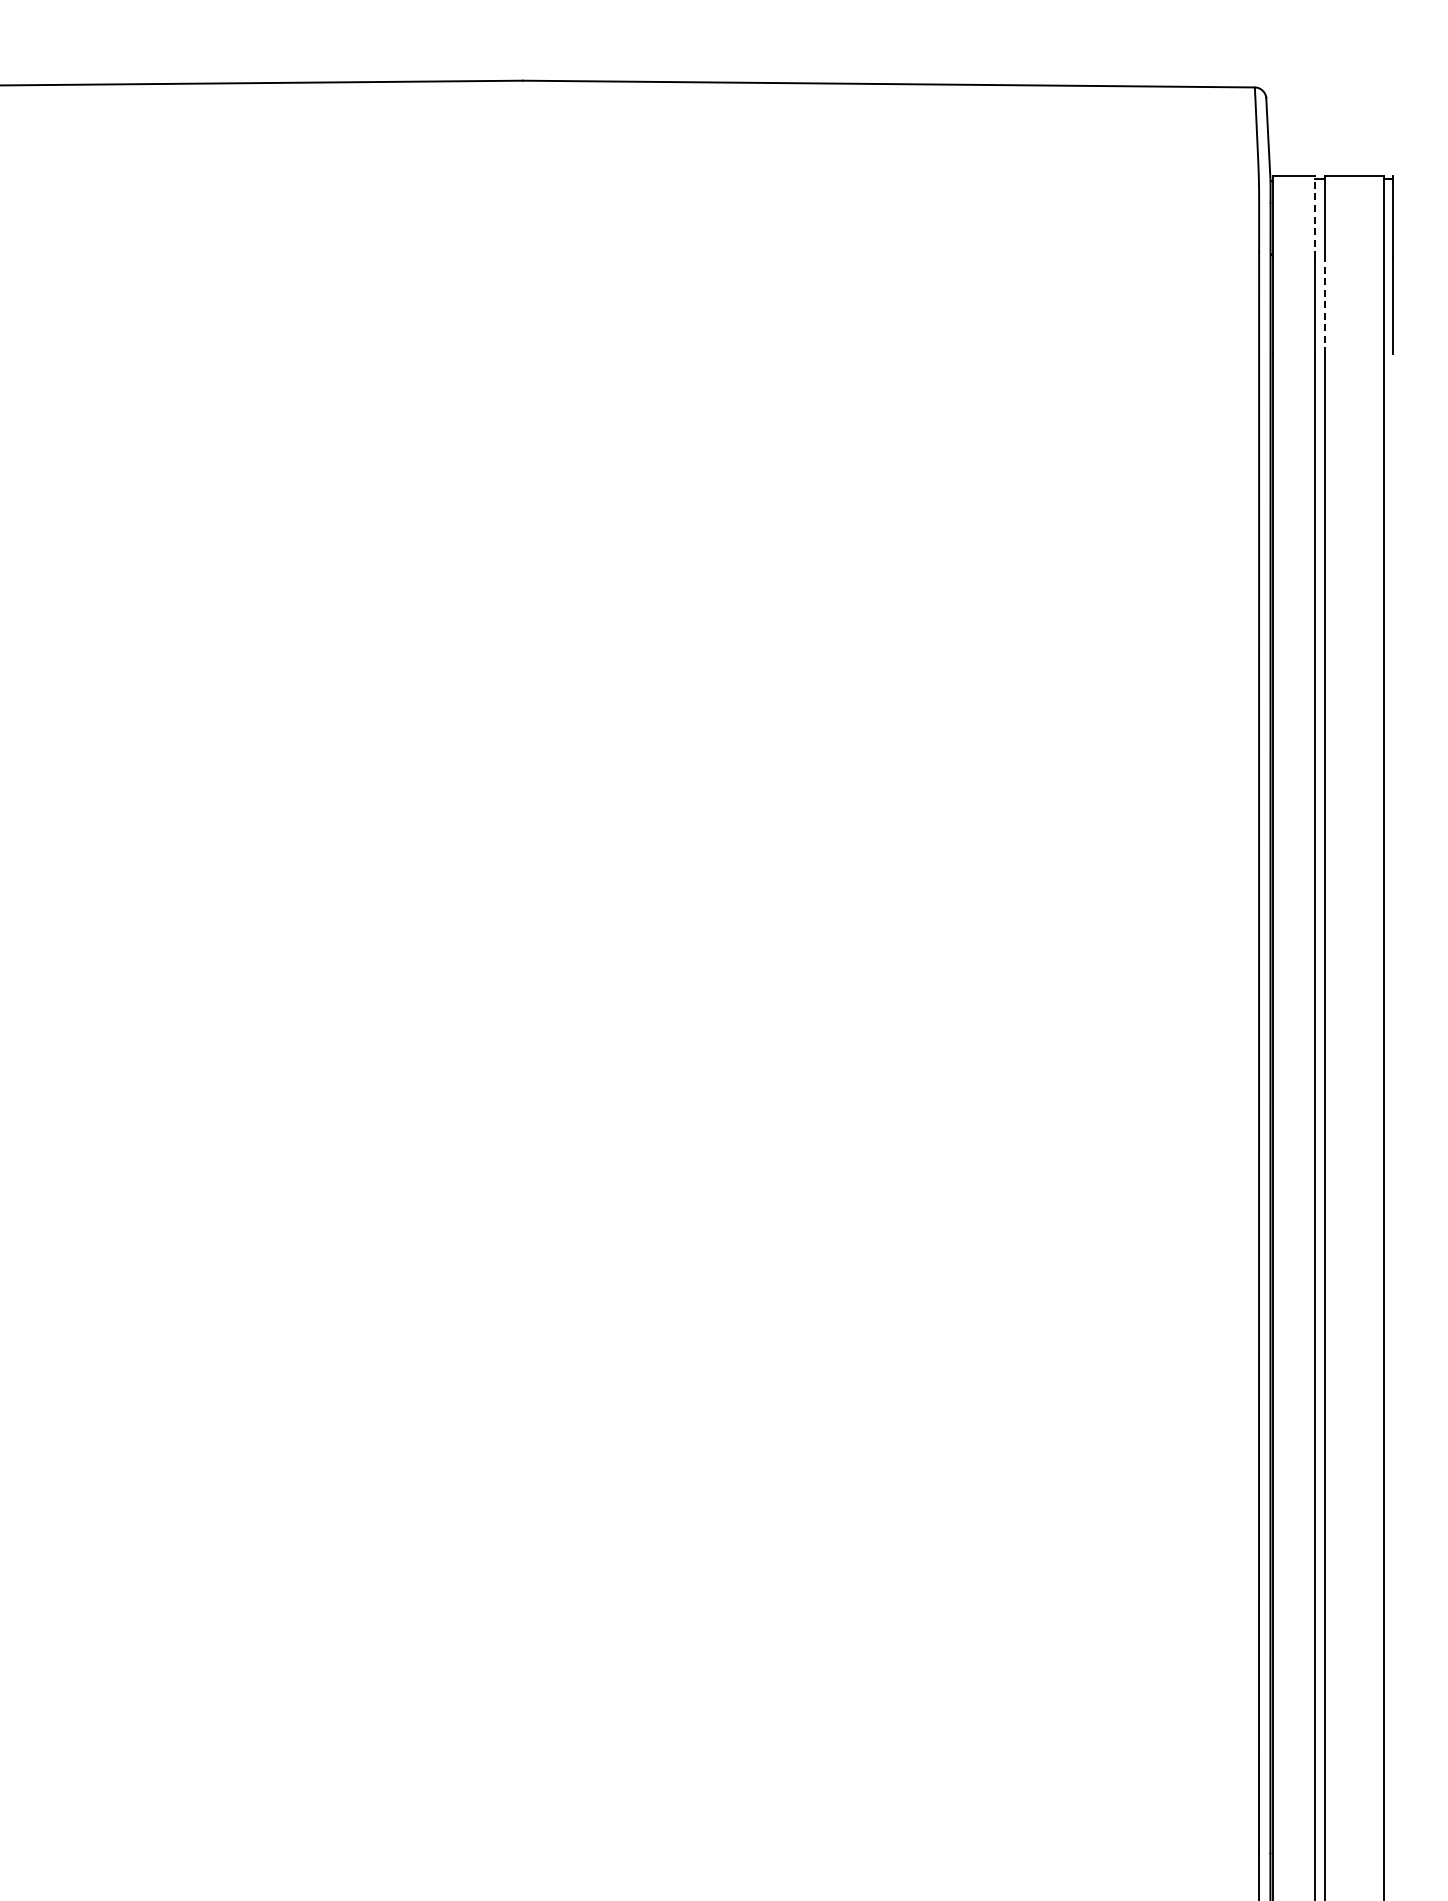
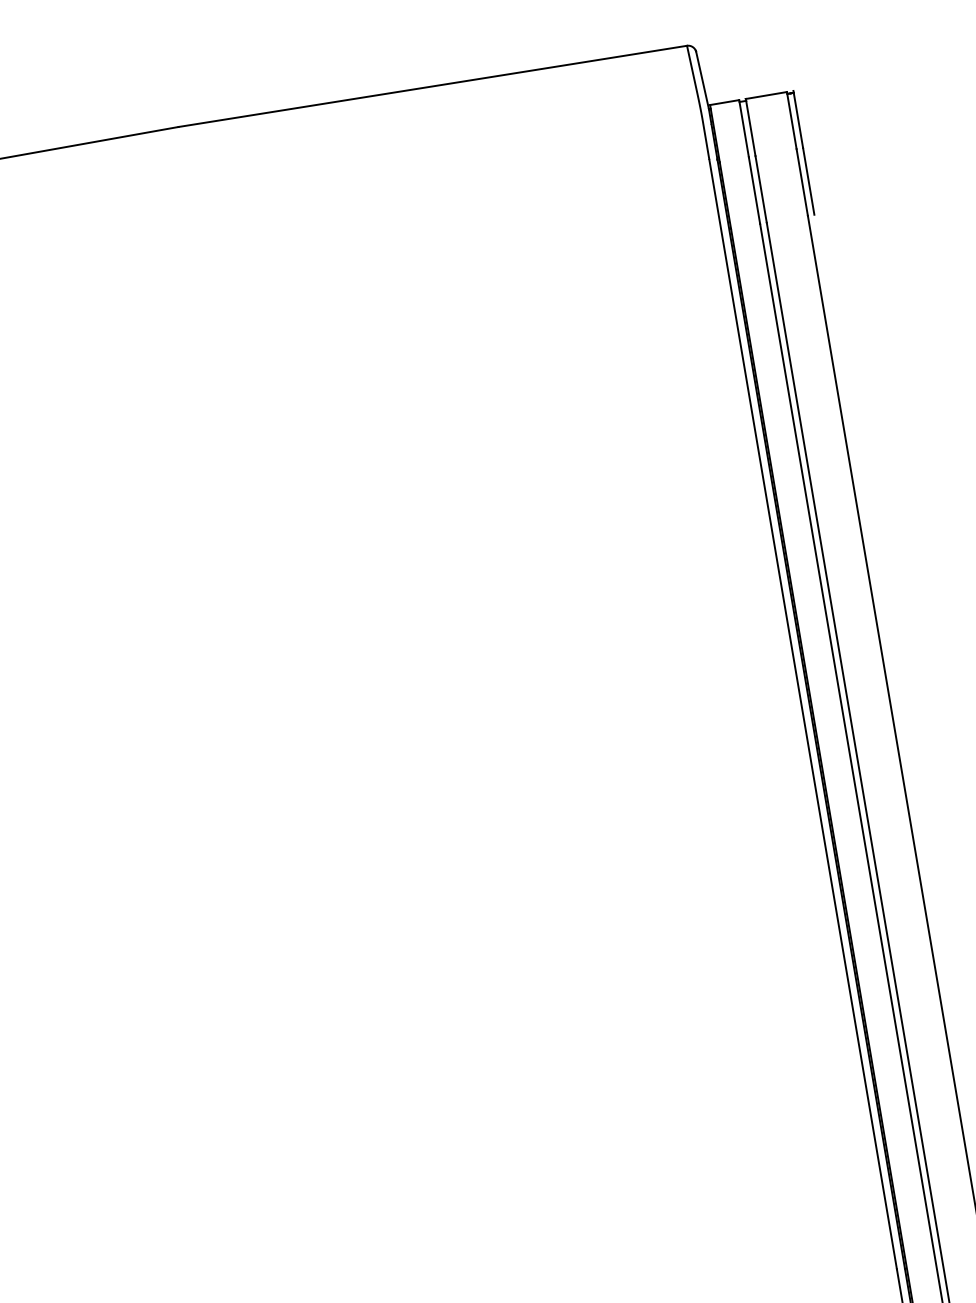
line: (1315, 216) -> (744, 128), dashed -> solid
line: (1324, 305) -> (760, 188), dashed -> solid

